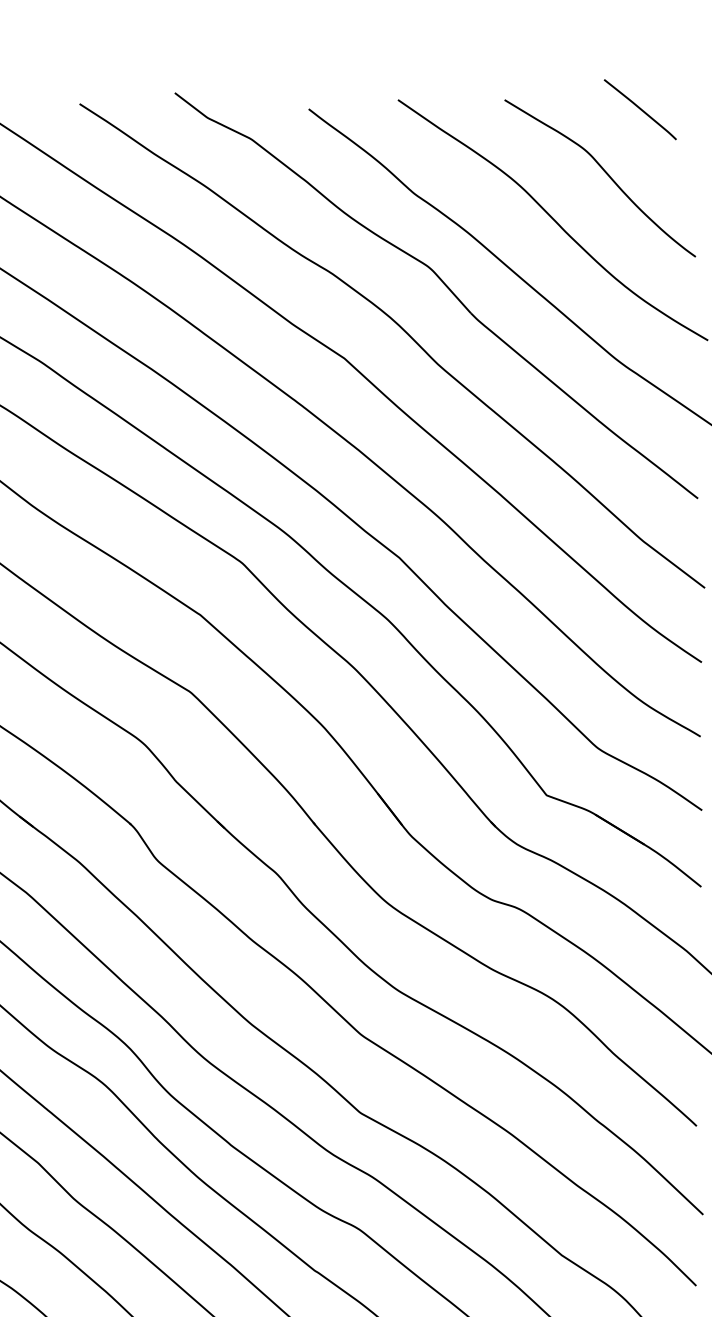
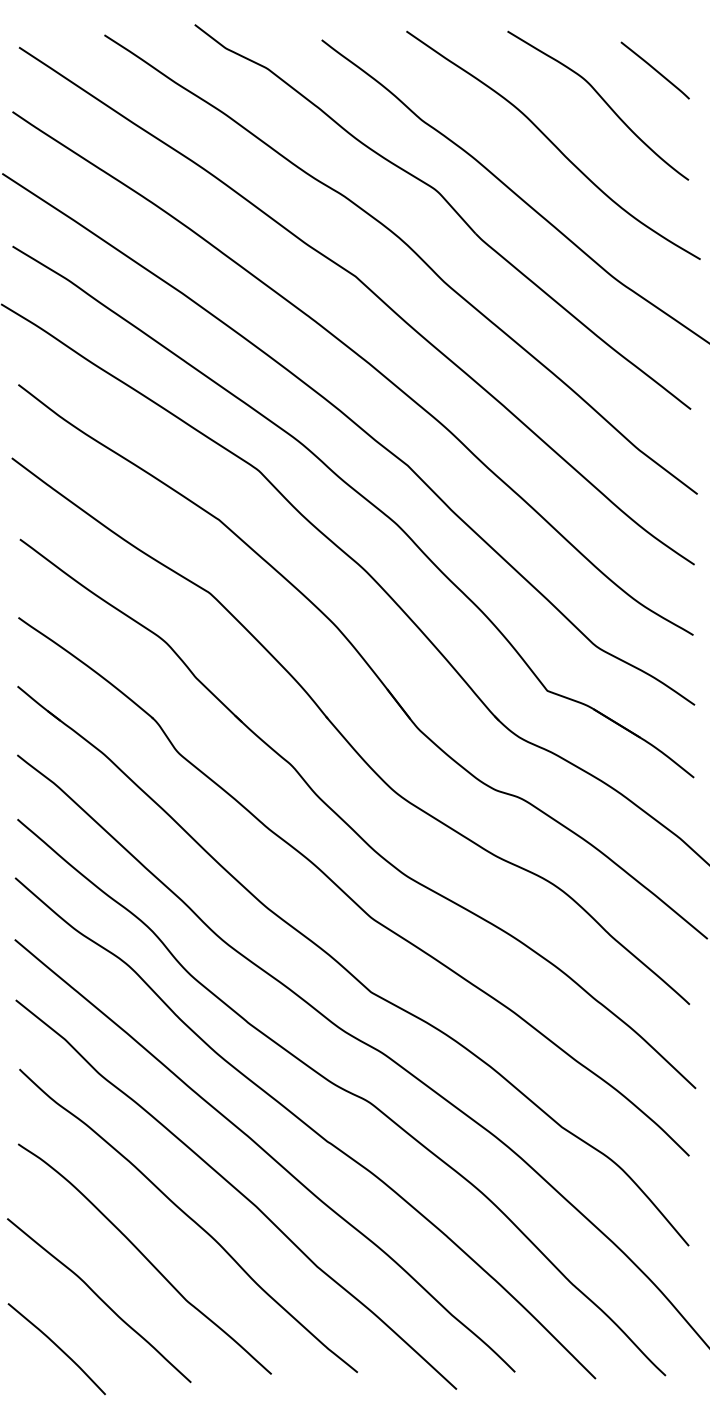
line: (639, 109) -> (654, 70), moved

